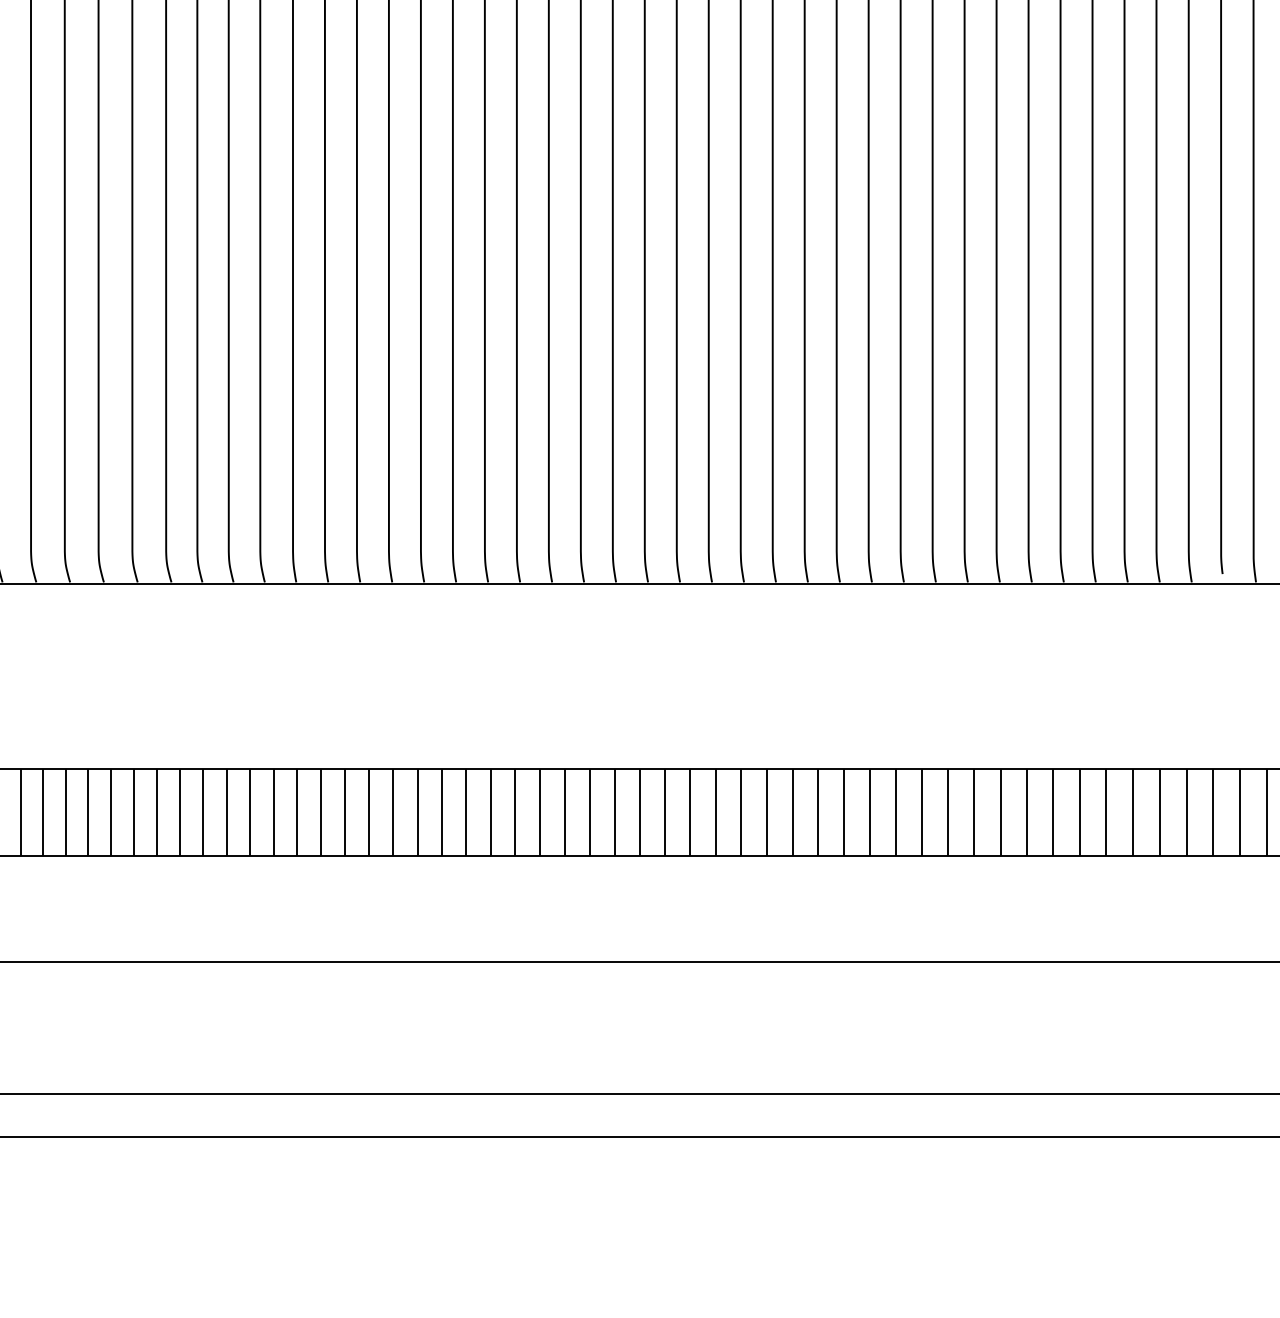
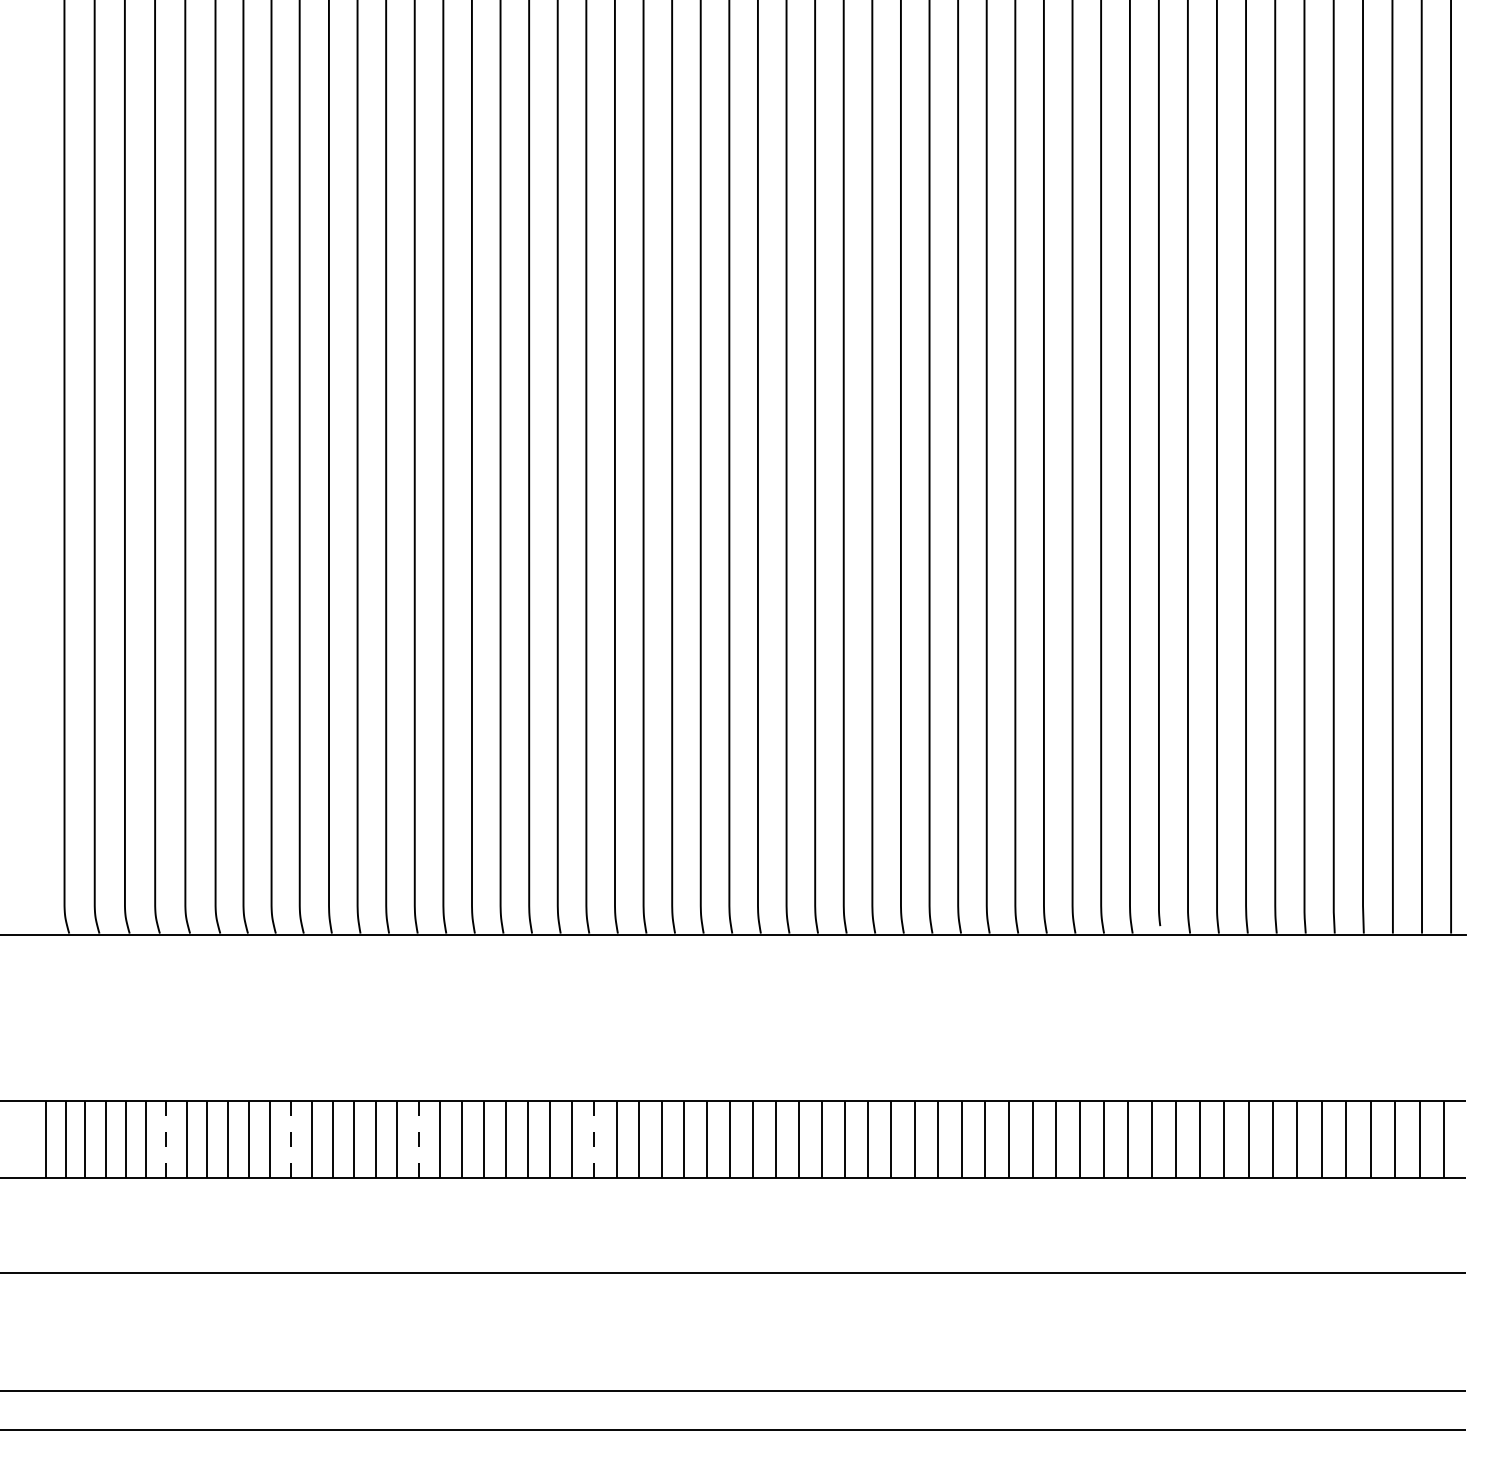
line: (111, 812) -> (166, 1139), solid -> dashed
line: (249, 812) -> (290, 1139), solid -> dashed
line: (393, 812) -> (418, 1139), solid -> dashed
line: (589, 812) -> (594, 1139), solid -> dashed

